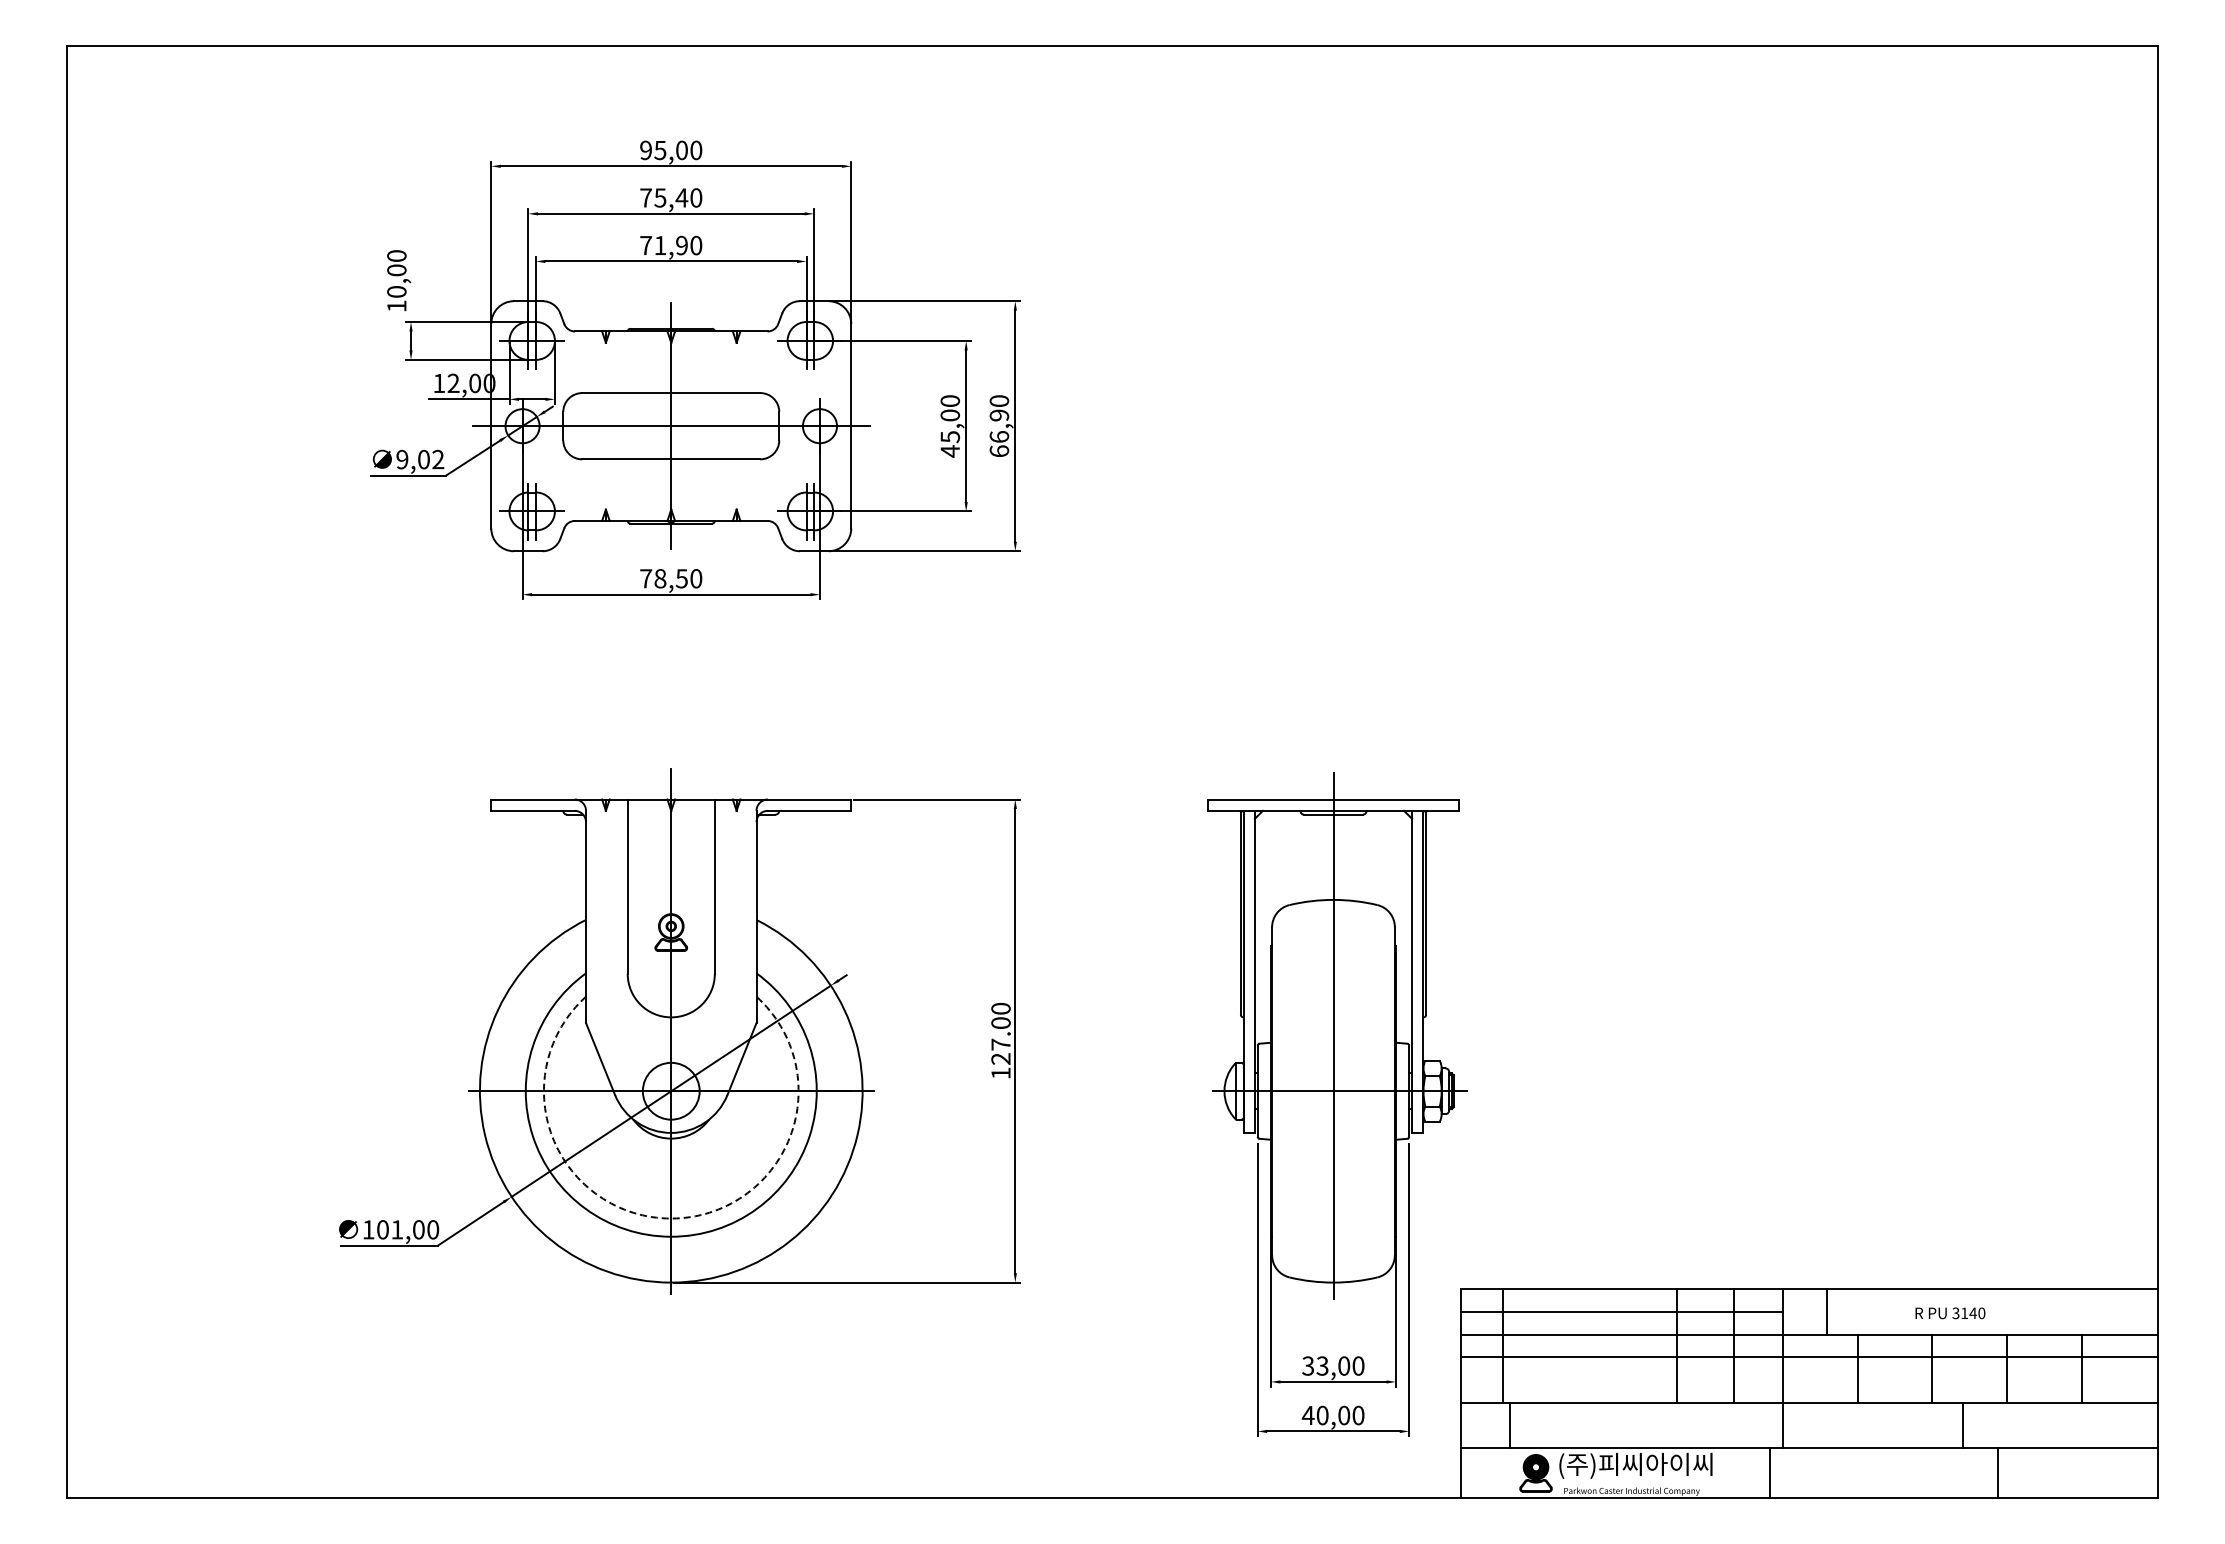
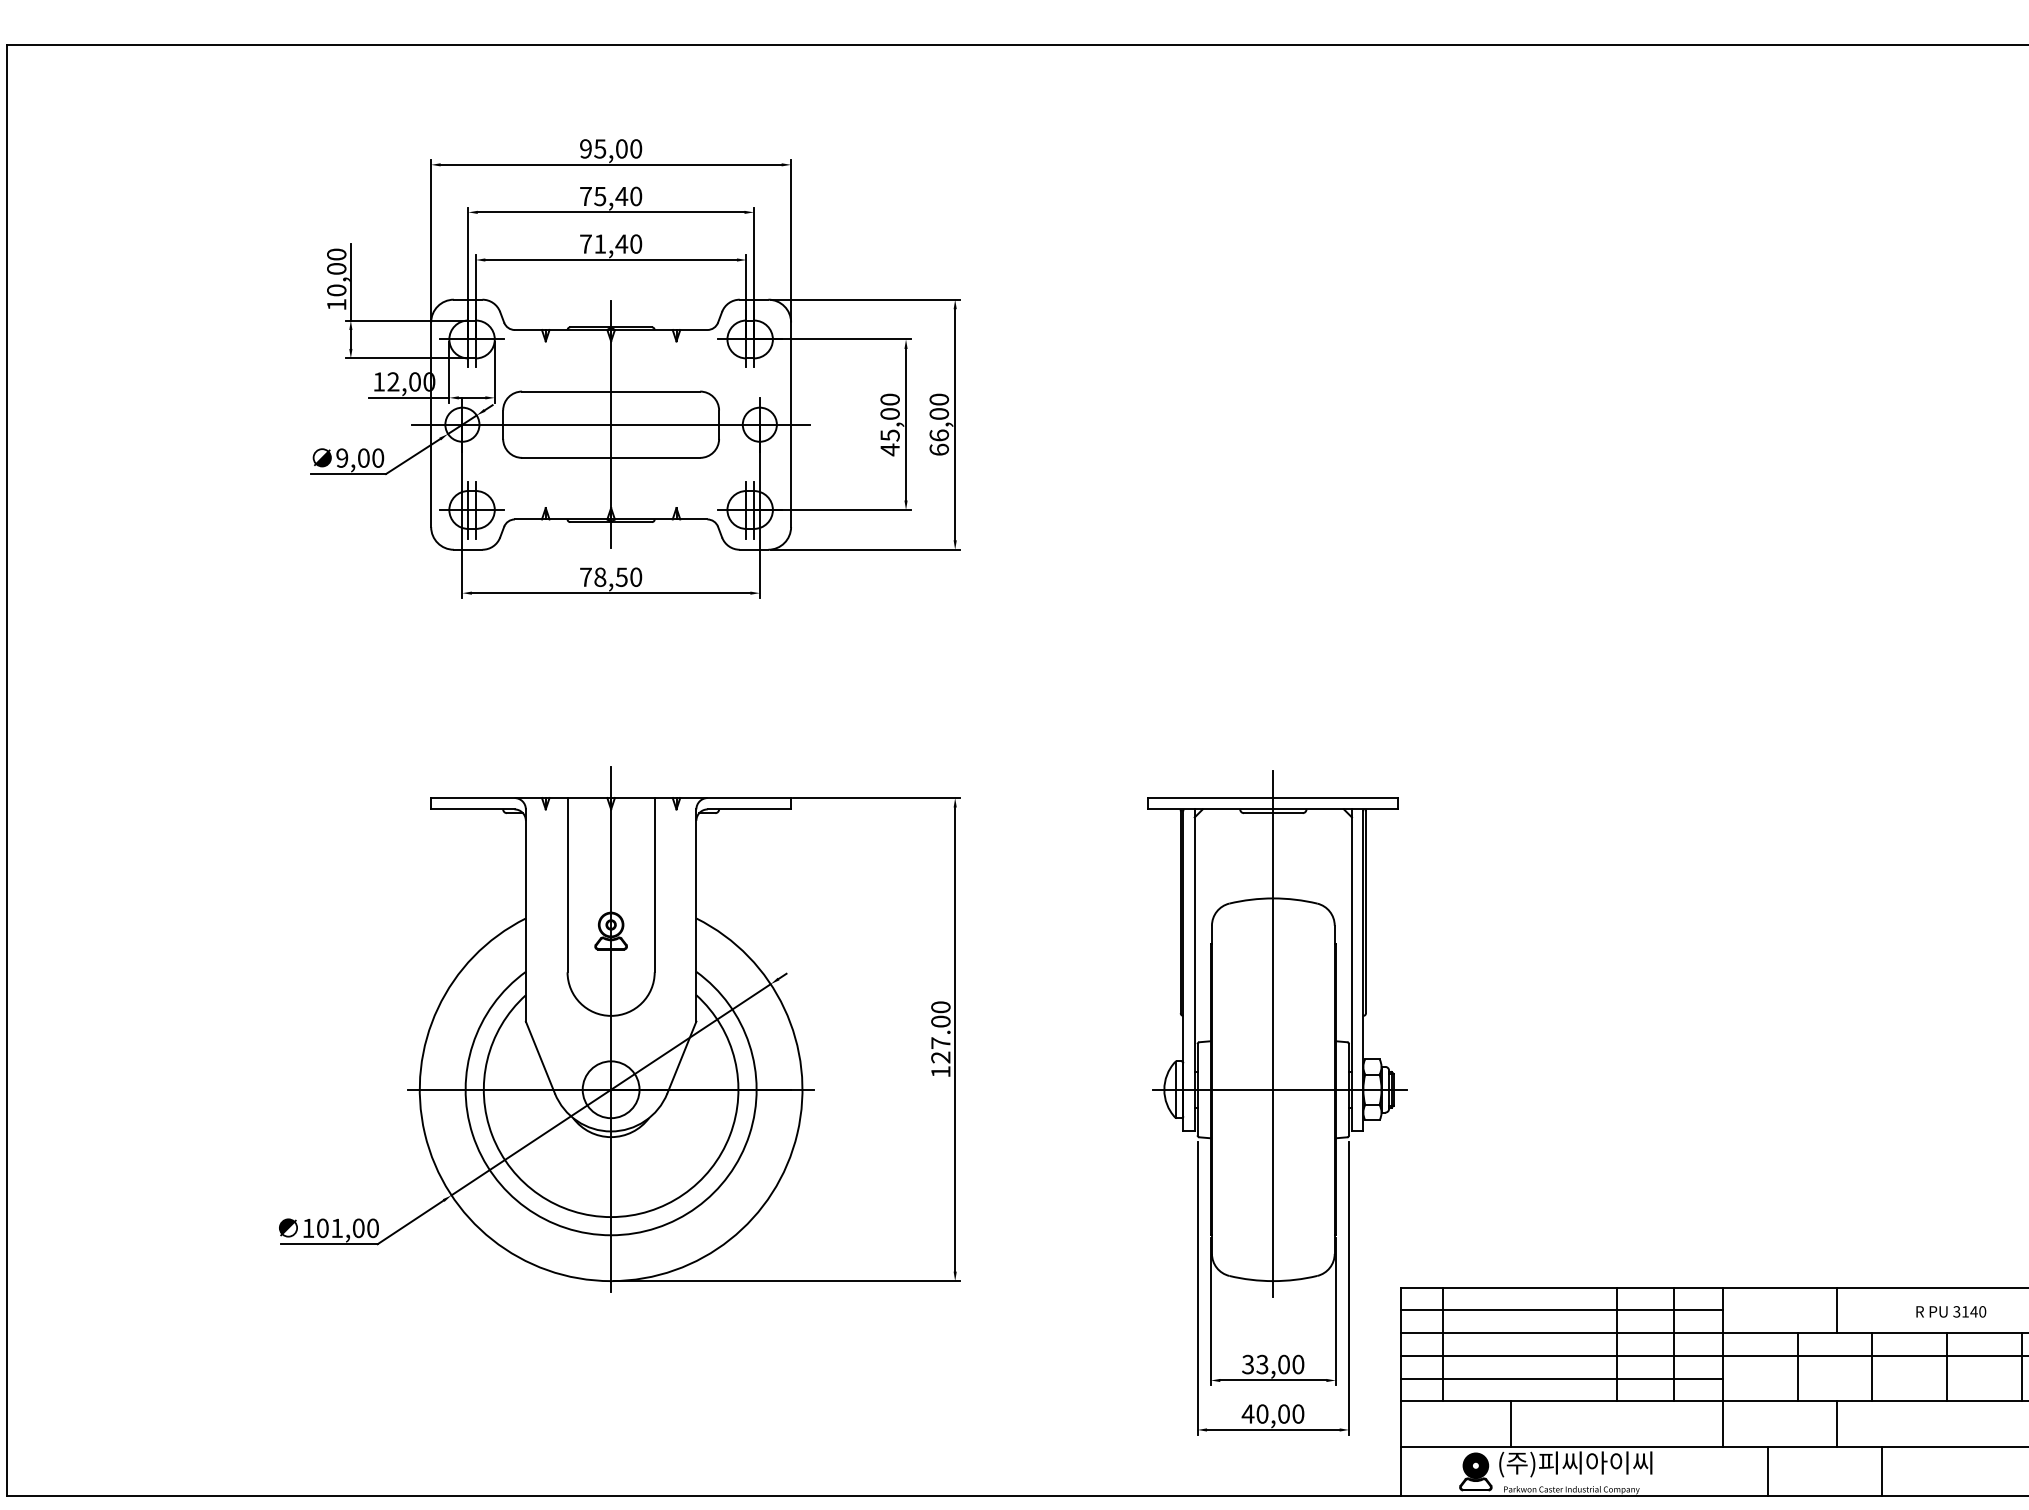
text: (681, 245) -> (621, 244), 71,90 -> 71,40
line: (411, 283) -> (351, 282), added
text: (999, 415) -> (939, 414), 66,90 -> 66,00
text: (438, 459) -> (378, 458), 9,02 -> 9,00
arc: (671, 1218) -> (611, 1217), dashed -> solid
line: (1826, 1311) -> (1836, 1310), moved
text: (1950, 1313) -> (1951, 1312), moved
line: (1622, 1380) -> (1562, 1379), added
line: (1509, 1425) -> (1510, 1424), moved
line: (1962, 1425) -> (1836, 1424), moved
line: (1769, 1472) -> (1768, 1471), moved
line: (1998, 1472) -> (1882, 1471), moved

